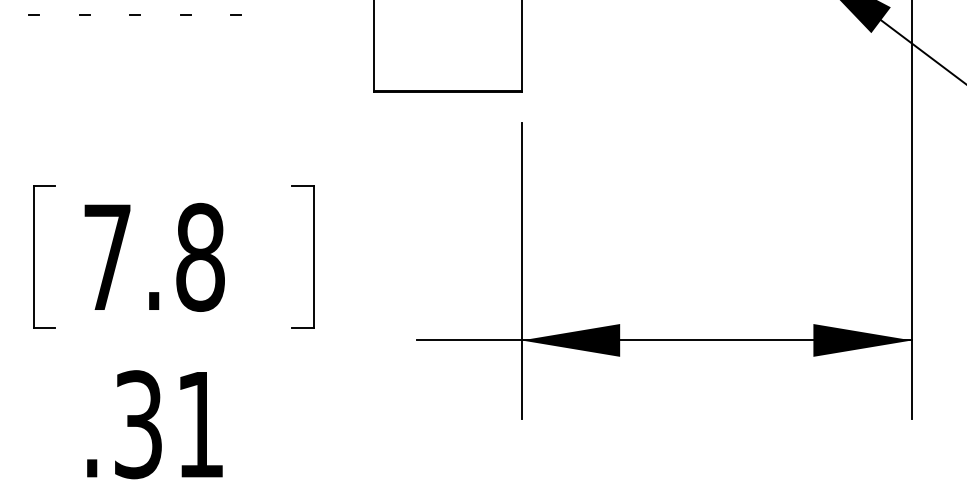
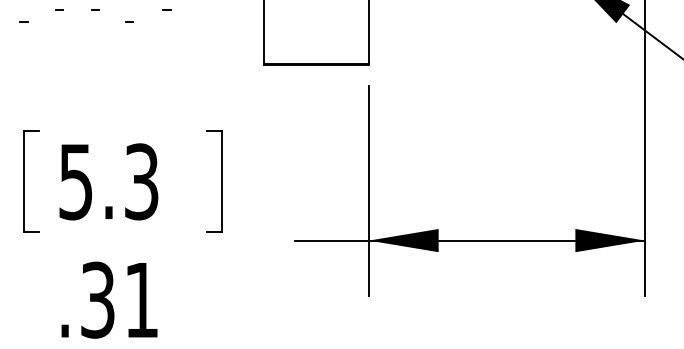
line: (33, 14) -> (23, 22), moved
line: (185, 14) -> (129, 22), moved
text: (154, 256) -> (109, 181), 7.8 -> 5.3

